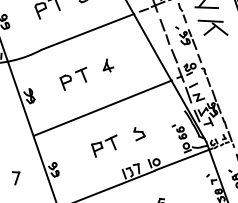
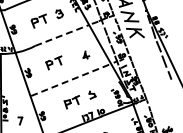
line: (88, 32) -> (62, 35), solid -> dashed
part: (108, 64) -> (86, 54), moved
line: (103, 107) -> (71, 79), solid -> dashed

